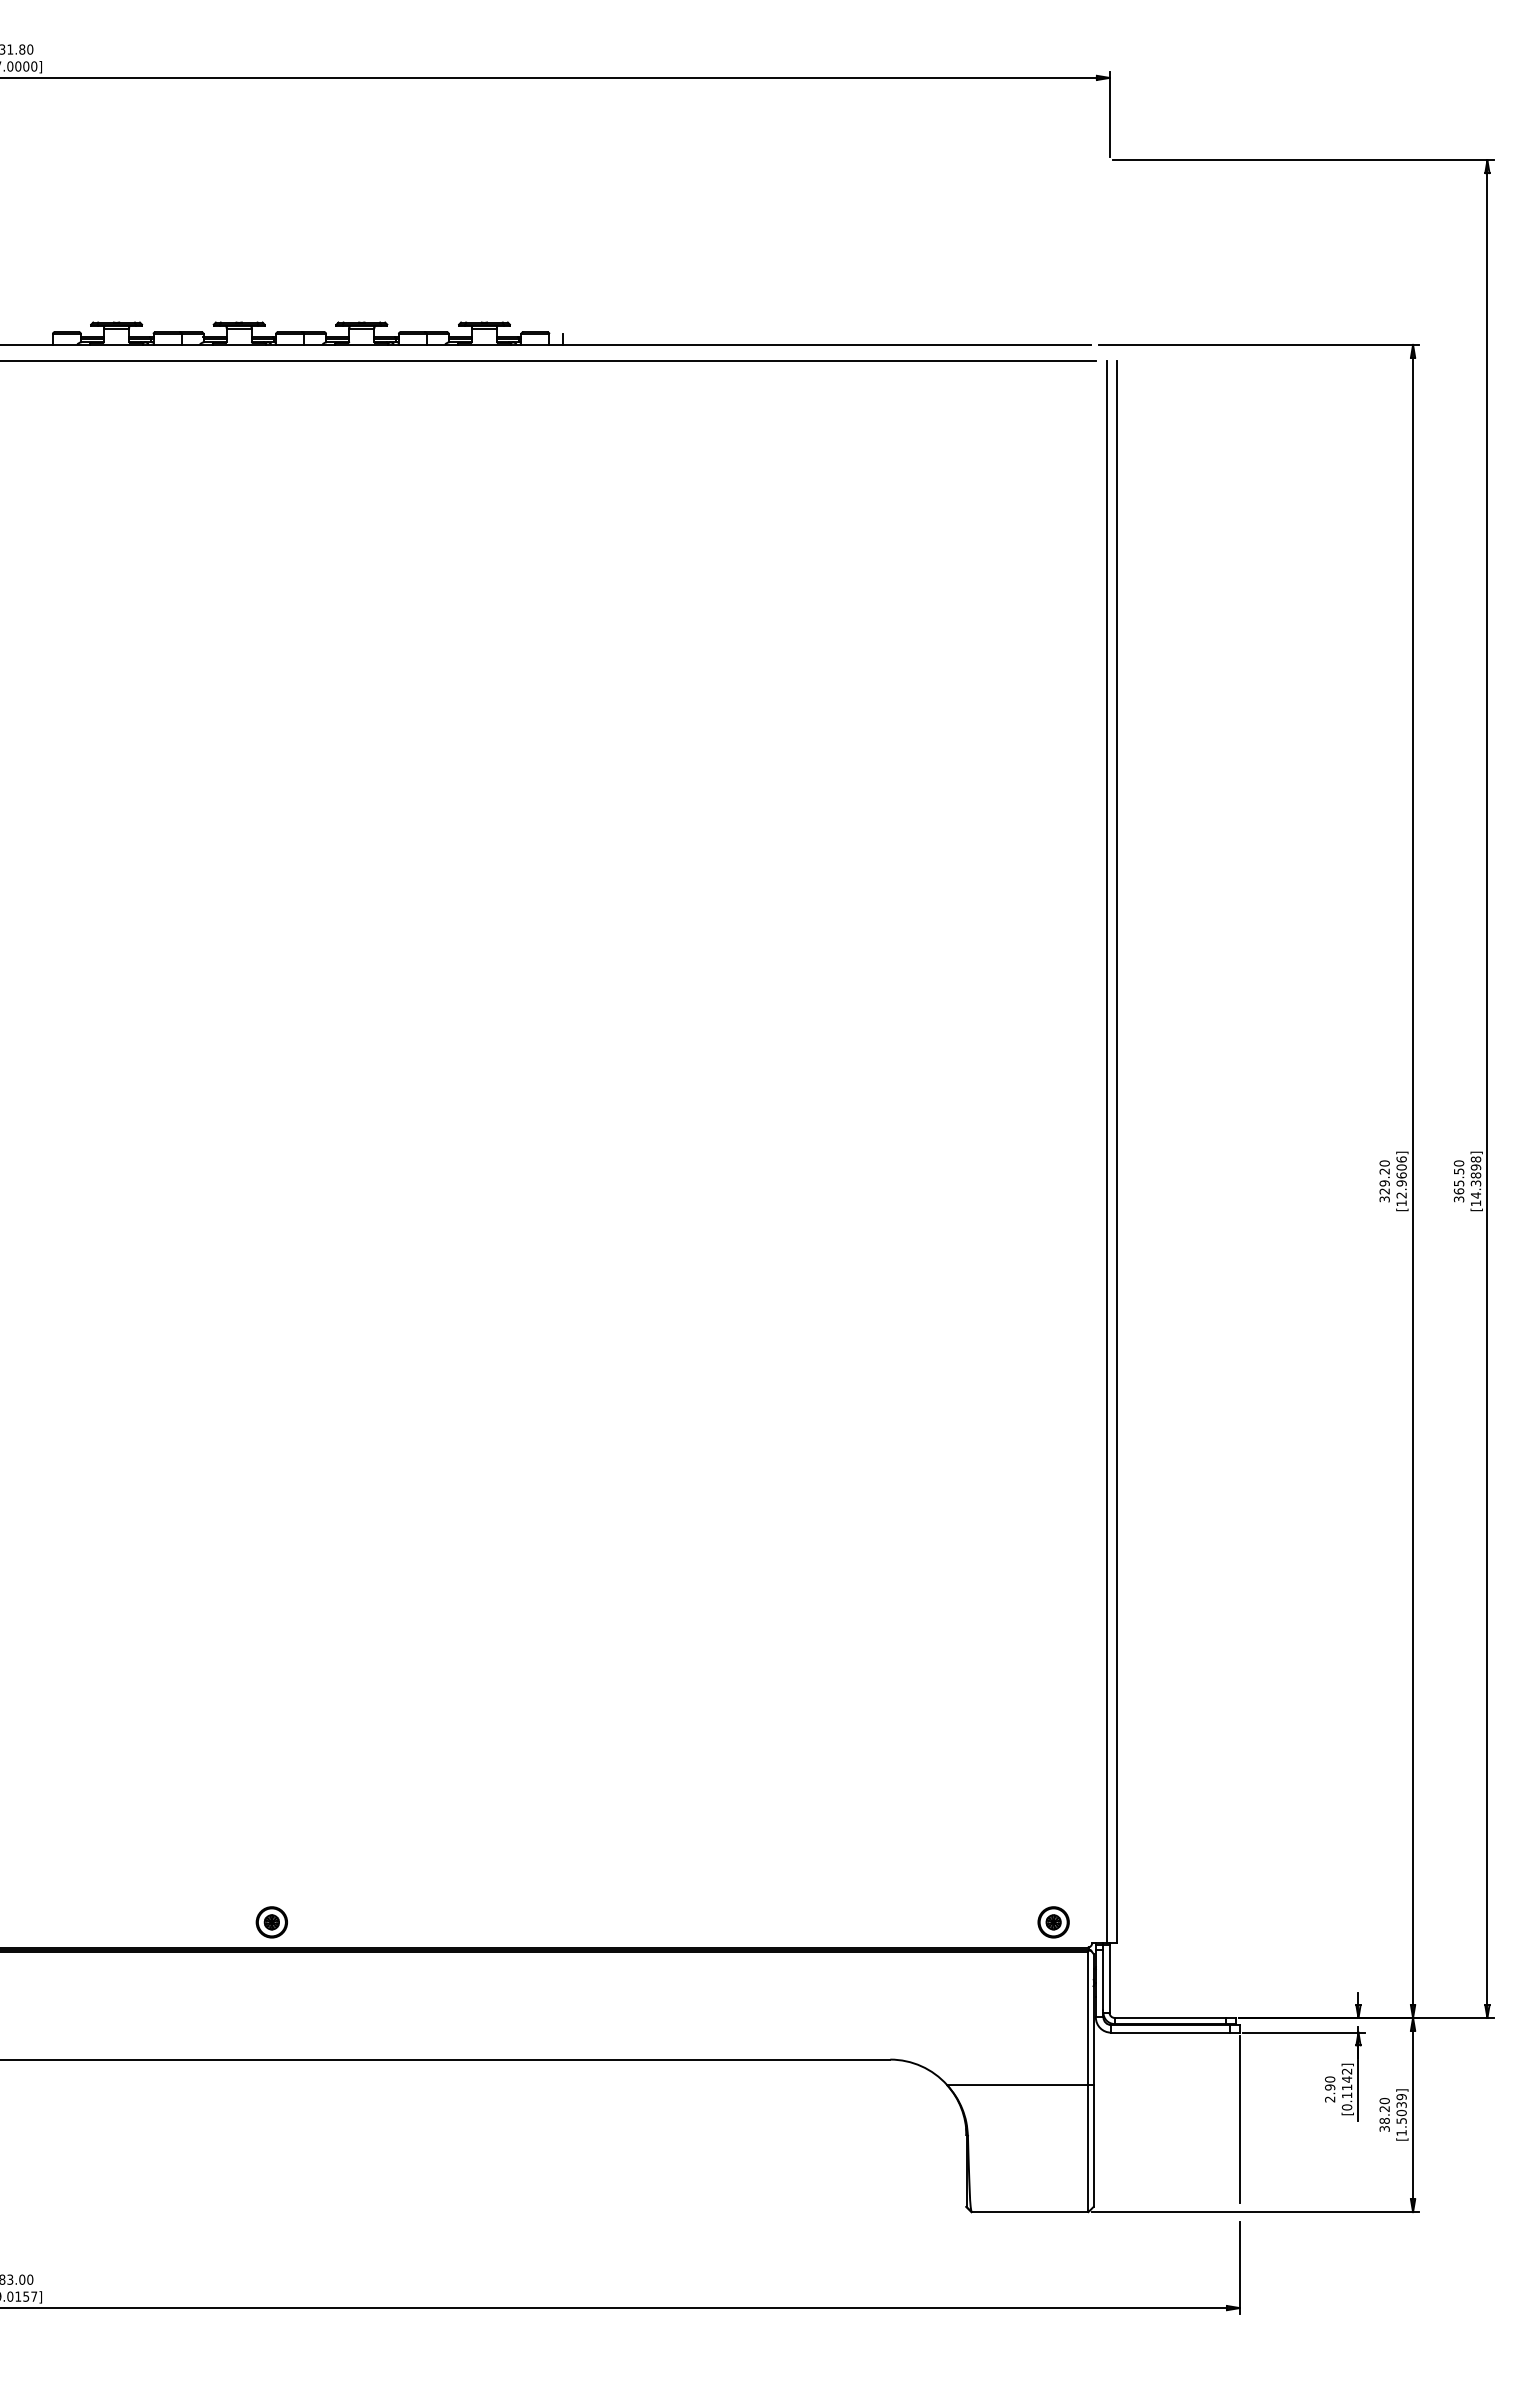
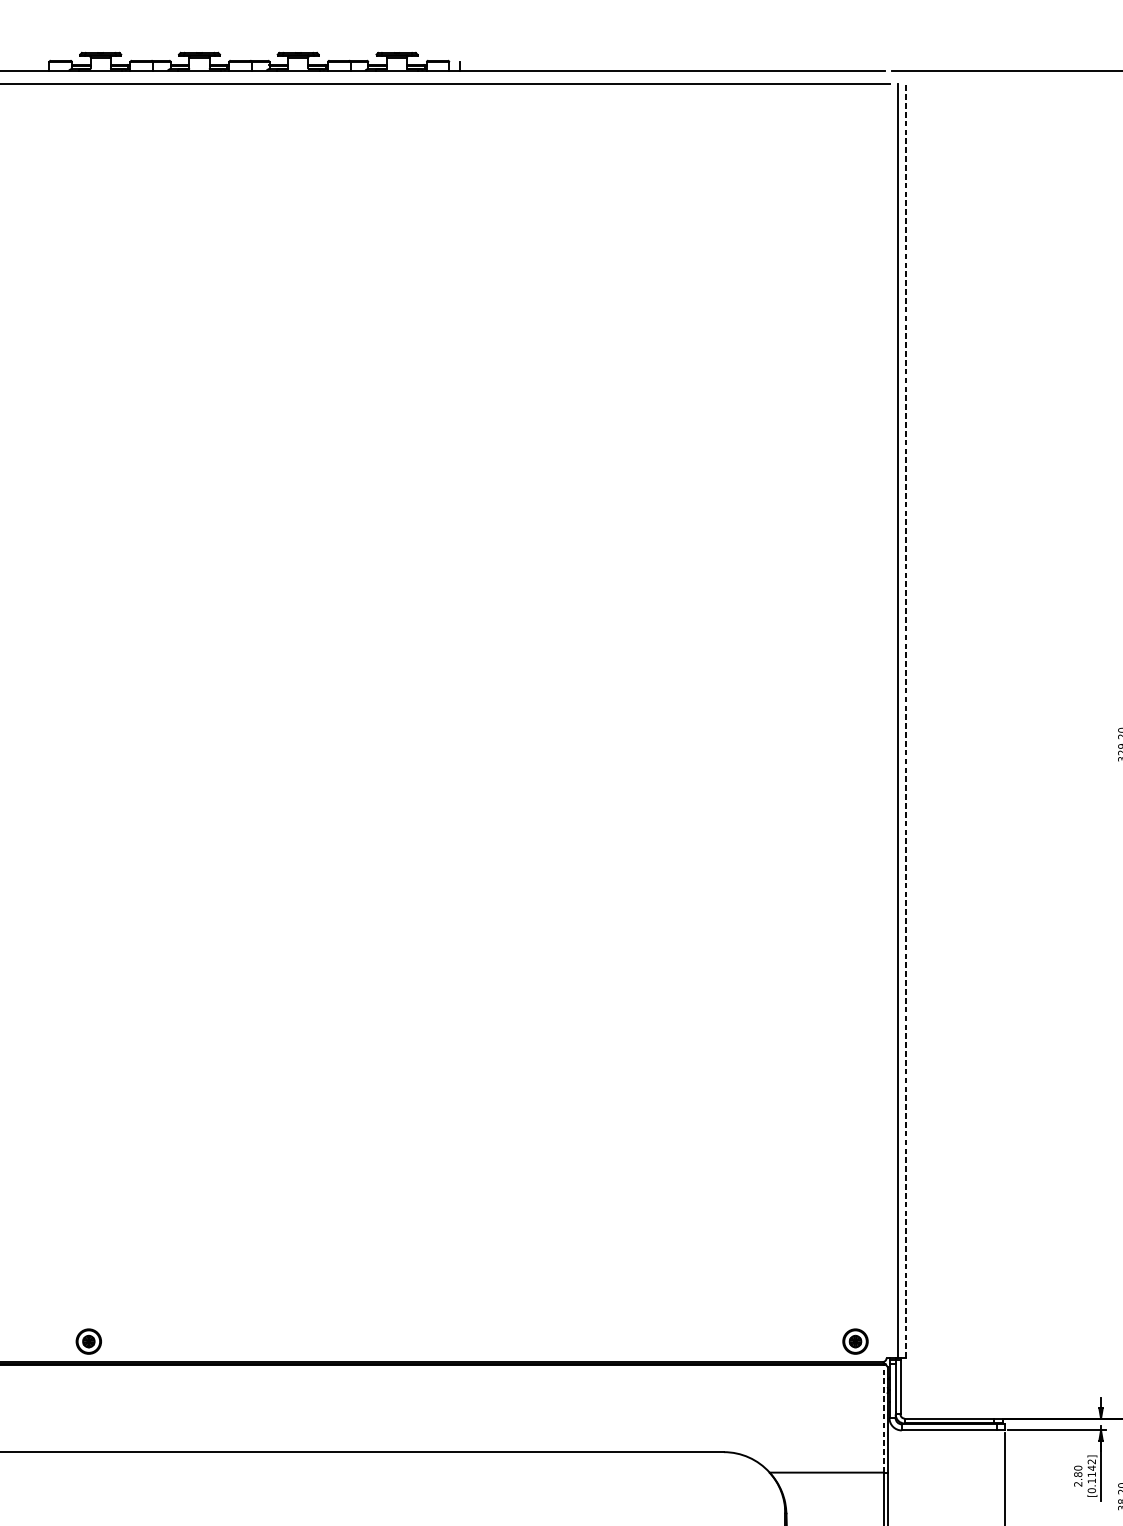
line: (1116, 1151) -> (906, 720), solid -> dashed
part: (271, 1922) -> (88, 1341), moved
line: (1088, 2018) -> (883, 1419), solid -> dashed
text: (1330, 2087) -> (1078, 1474), 2.90 -> 2.80

